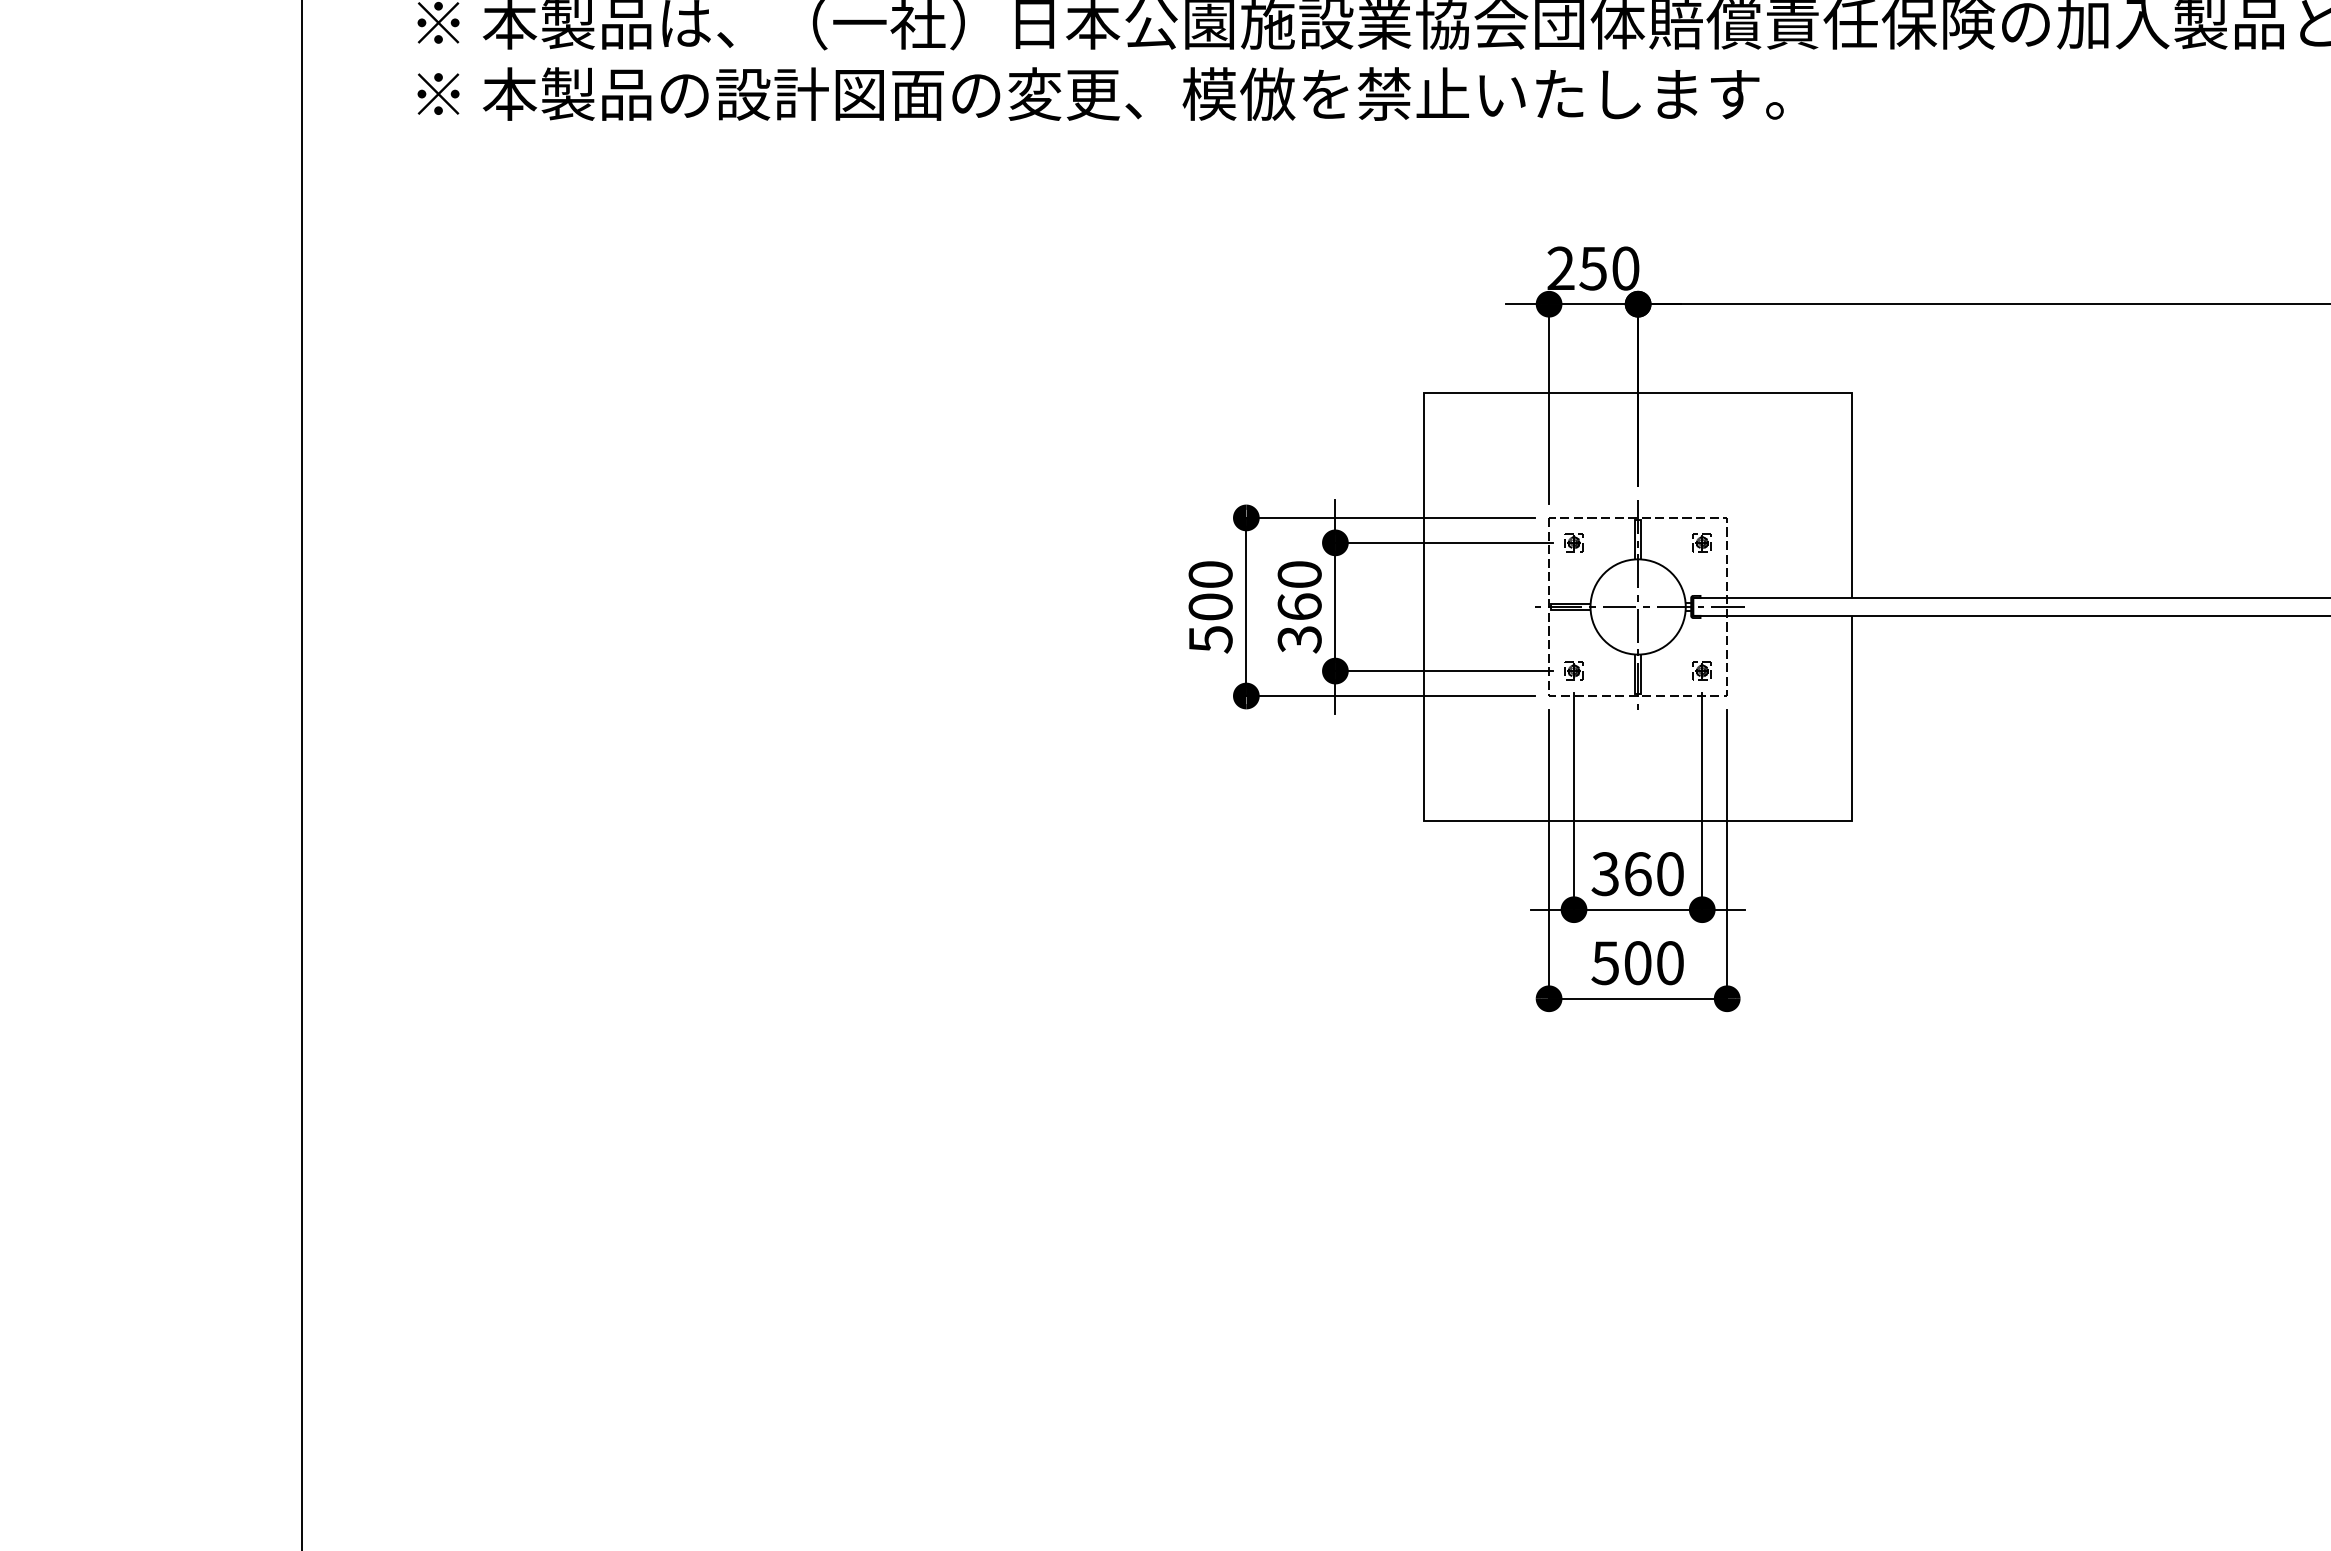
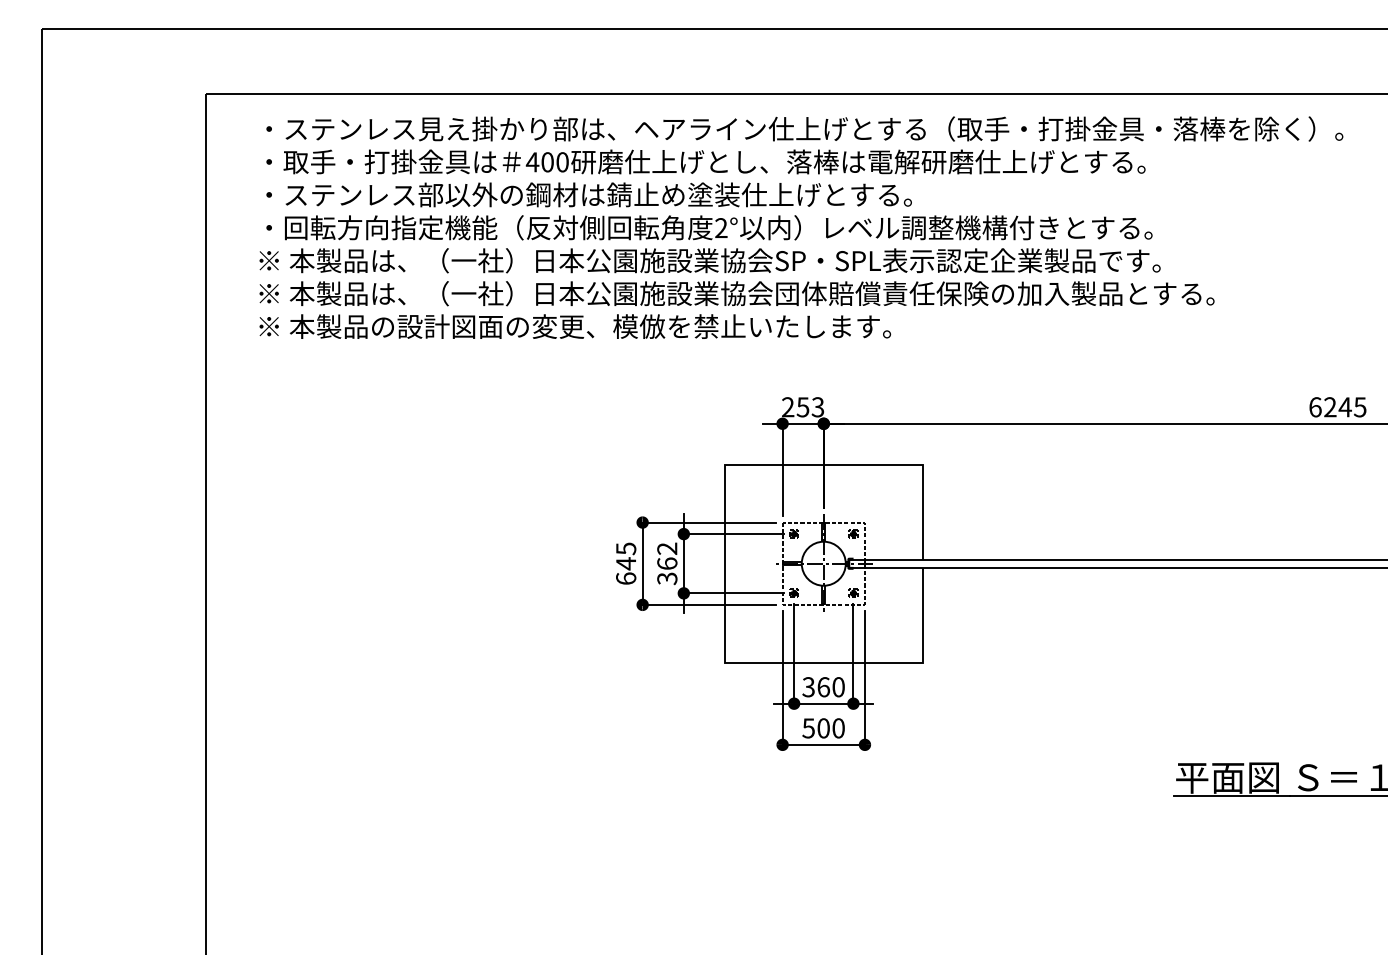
text: (1624, 269) -> (817, 407), 250 -> 253
text: (1300, 574) -> (667, 548), 360 -> 362
text: (1211, 606) -> (626, 563), 500 -> 645

